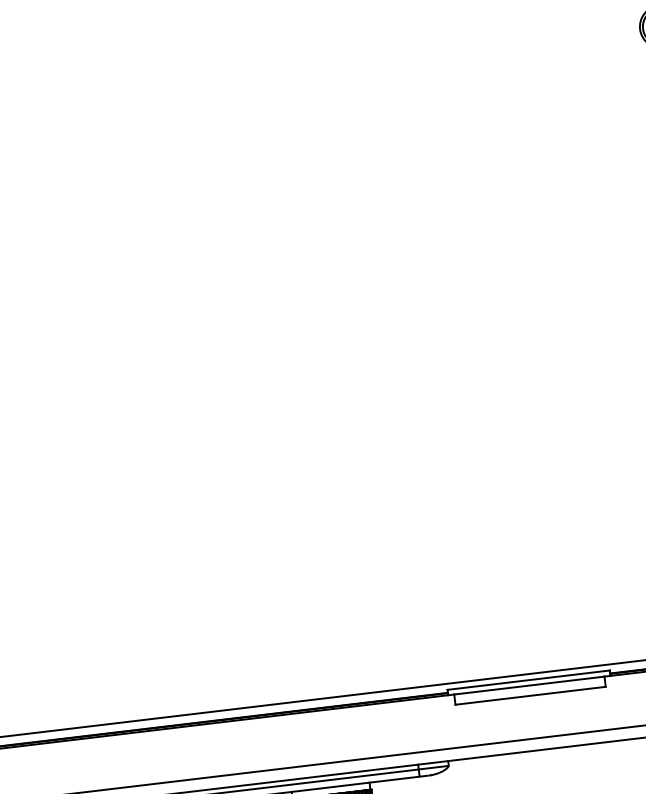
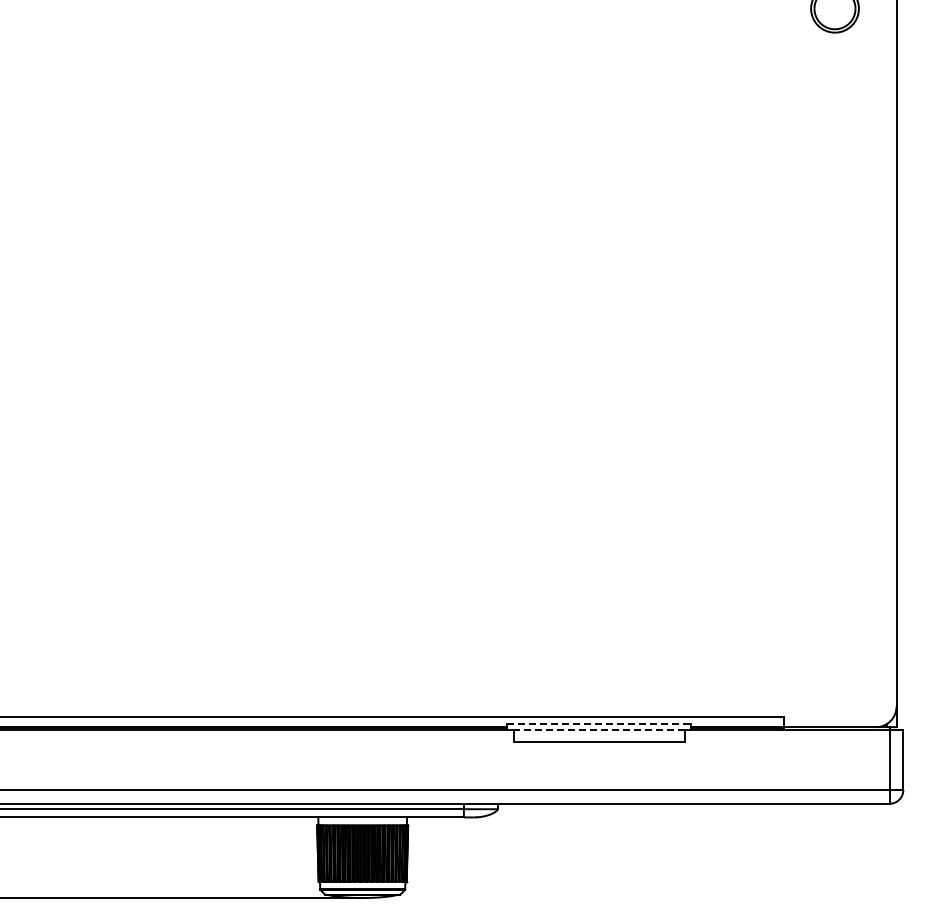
line: (528, 679) -> (599, 723), solid -> dashed
line: (528, 685) -> (598, 729), solid -> dashed

